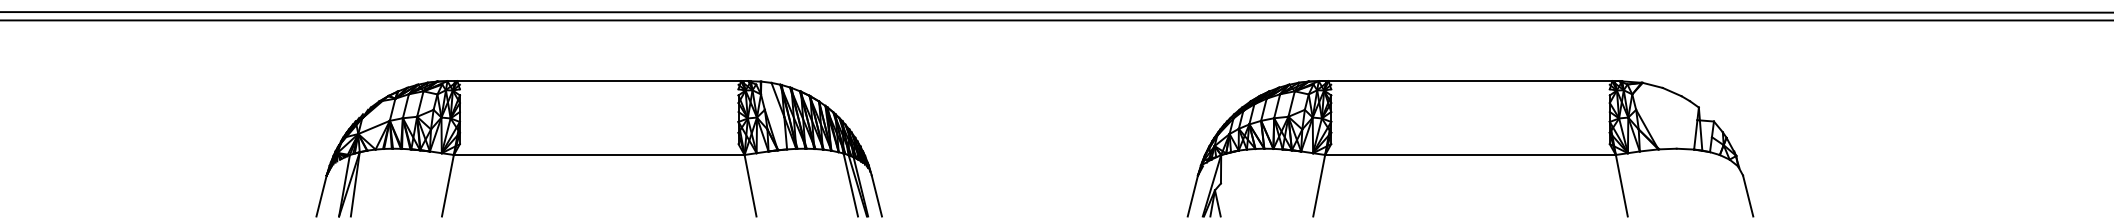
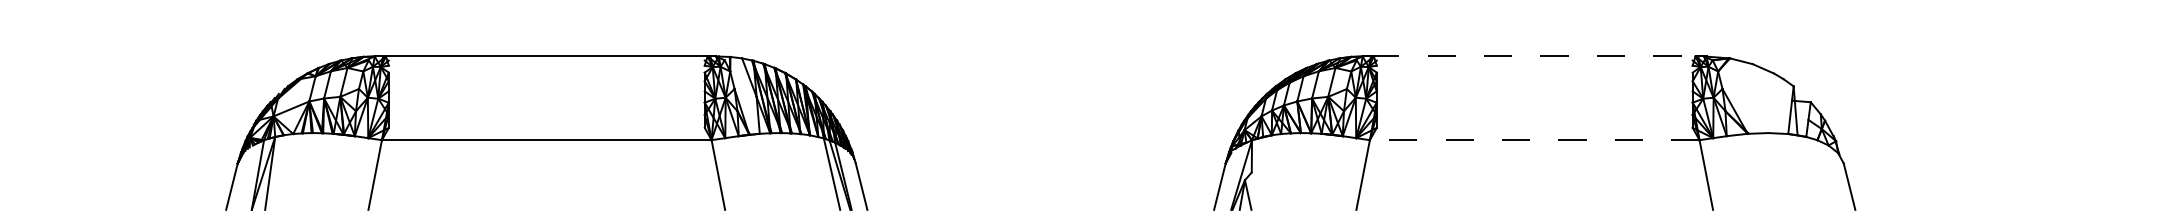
line: (1473, 81) -> (1538, 56), solid -> dashed
line: (1470, 154) -> (1534, 139), solid -> dashed

